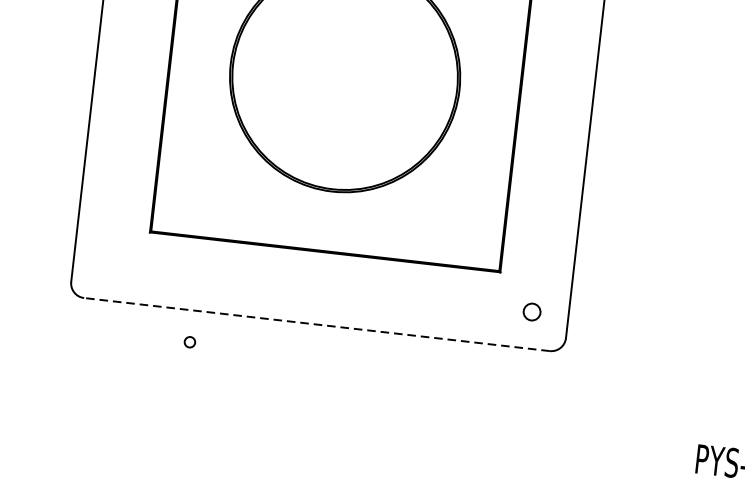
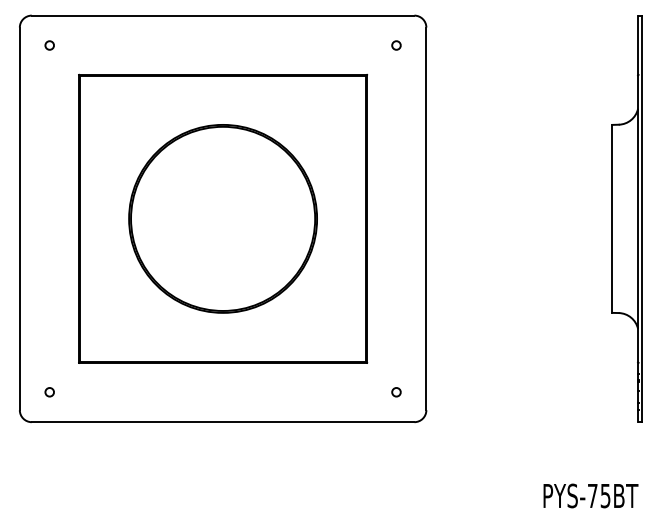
circle: (532, 312) -> (396, 392), size x0.62
line: (316, 324) -> (222, 422), dashed -> solid
circle: (189, 342) -> (49, 392), moved

